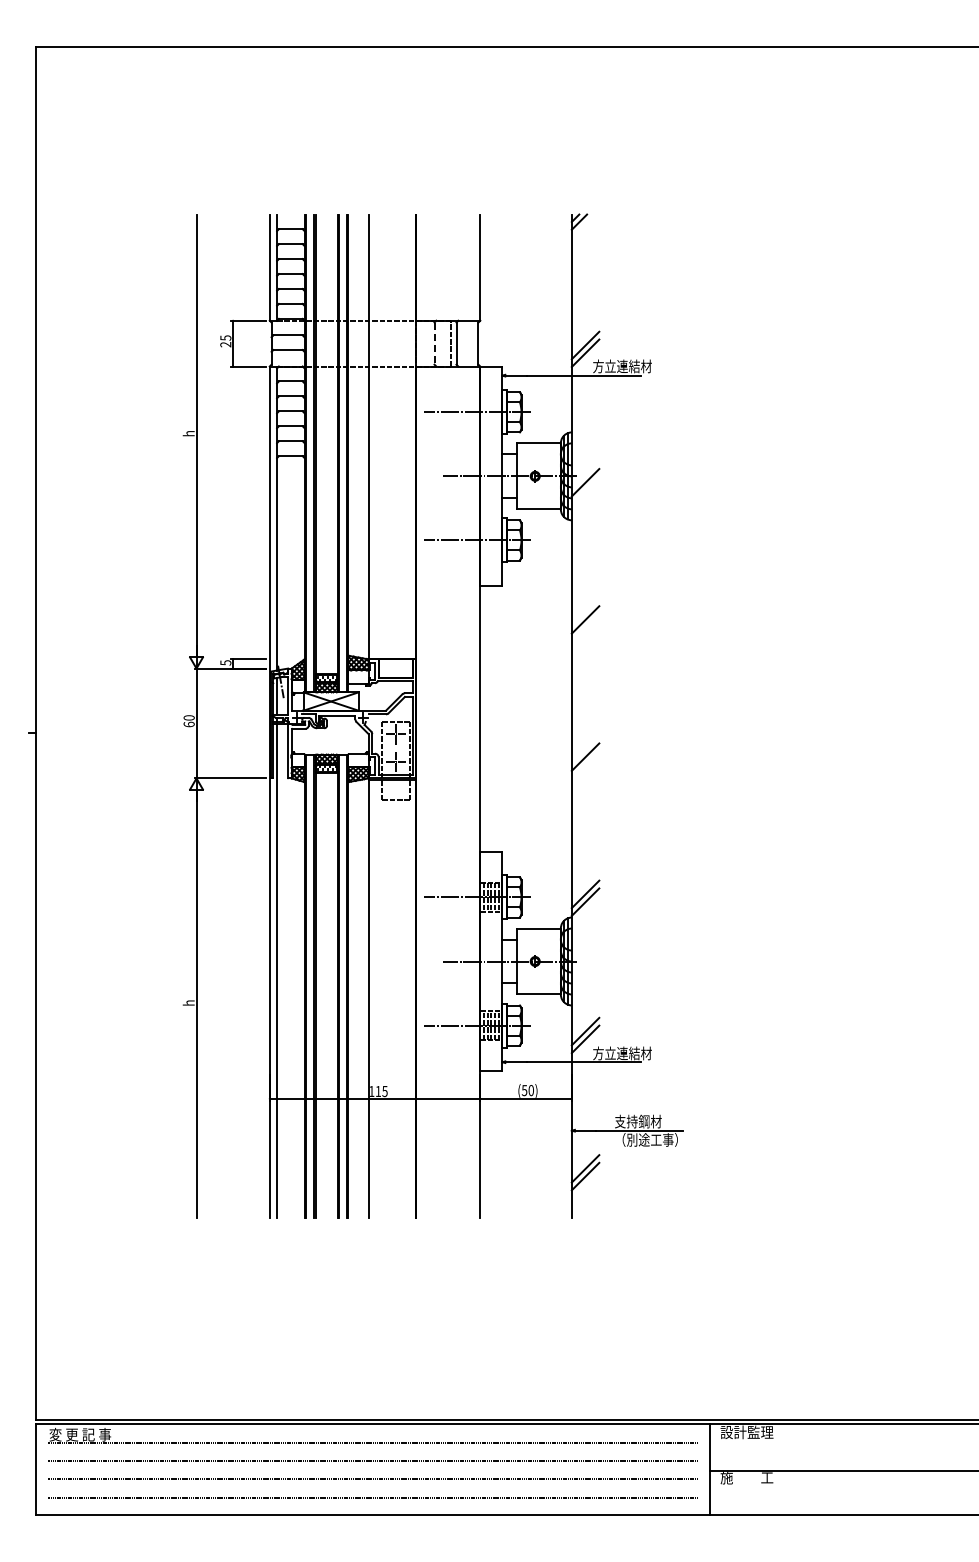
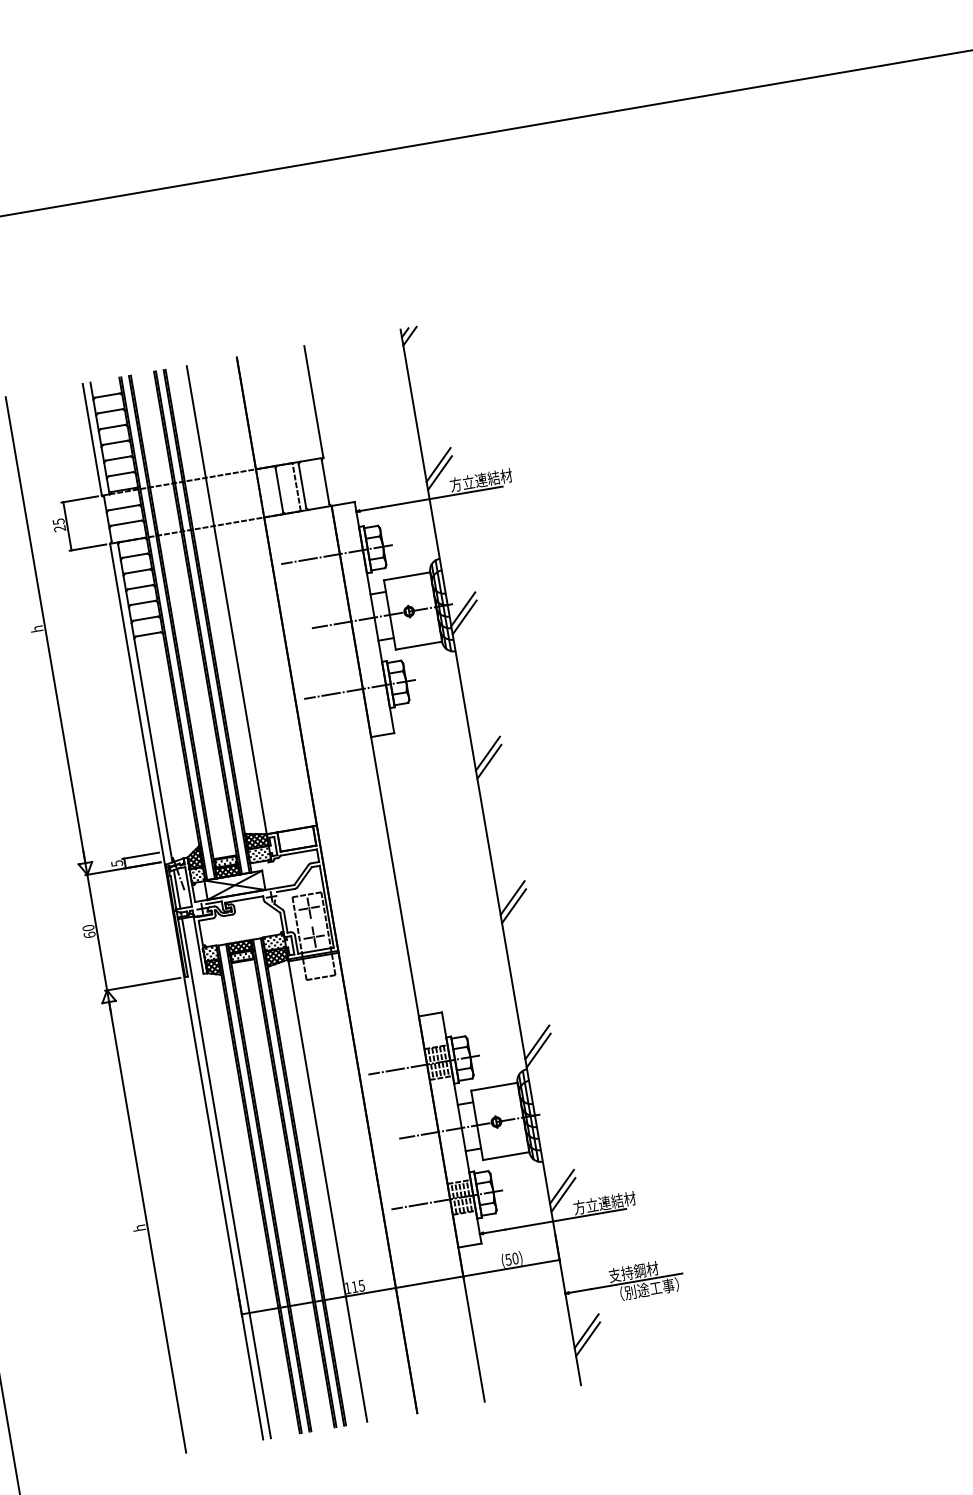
line: (434, 344) -> (279, 491), dashed -> solid
line: (585, 490) -> (464, 617), added
line: (585, 627) -> (489, 761), added
line: (585, 764) -> (513, 905), added

